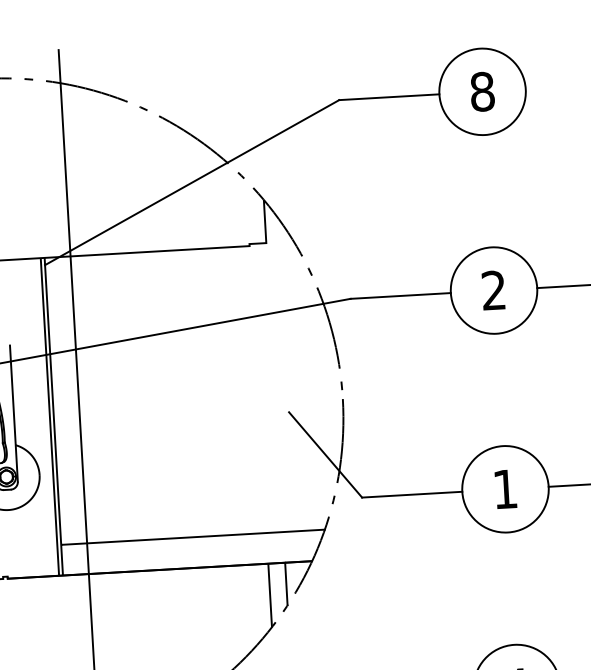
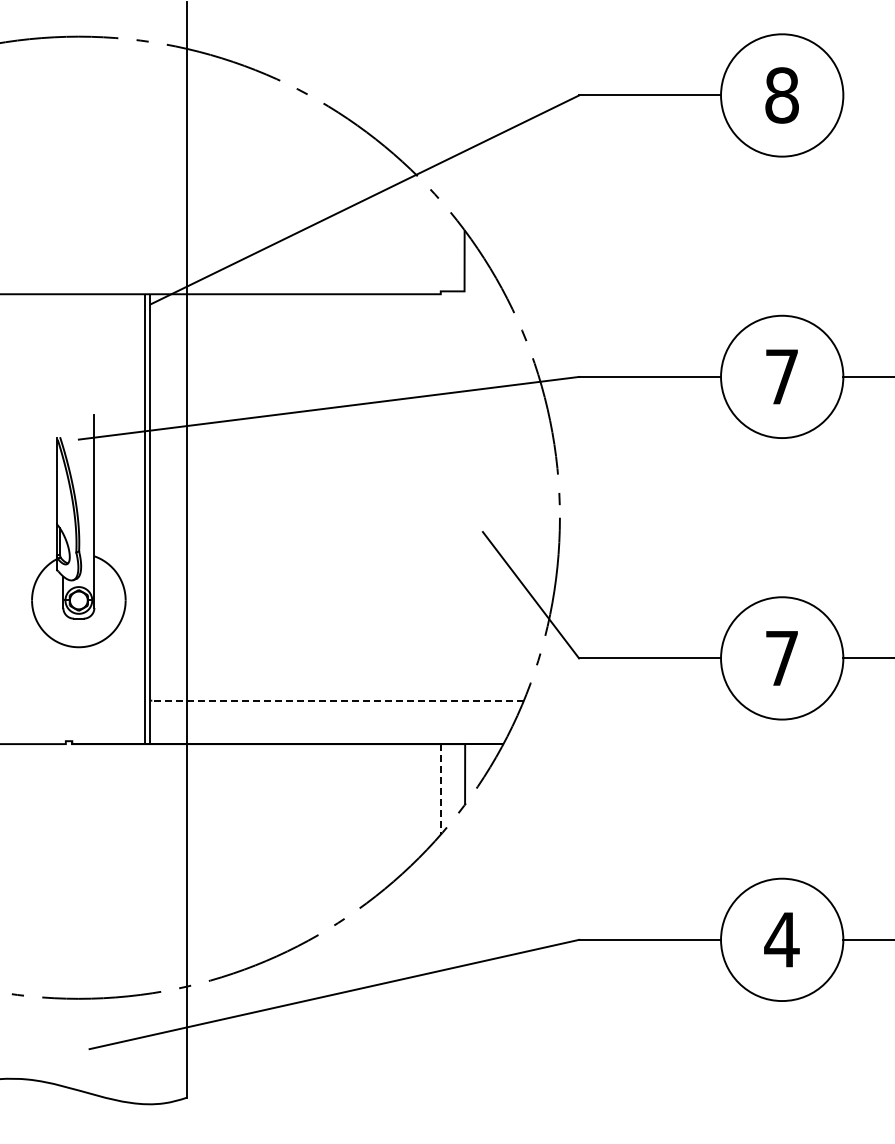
text: (493, 290) -> (781, 376), 2 -> 7
text: (505, 489) -> (781, 658), 1 -> 7
line: (193, 537) -> (338, 700), solid -> dashed
line: (270, 595) -> (441, 789), solid -> dashed

